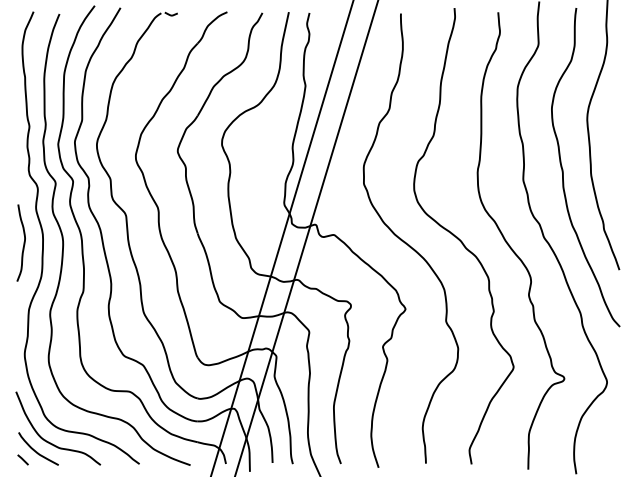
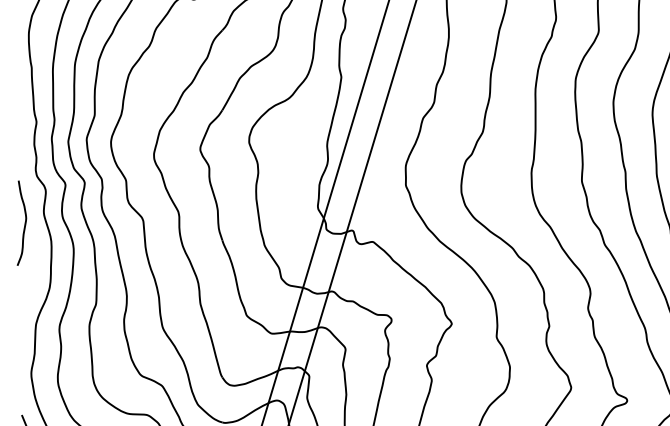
curve: (23, 242) -> (24, 222), moved

